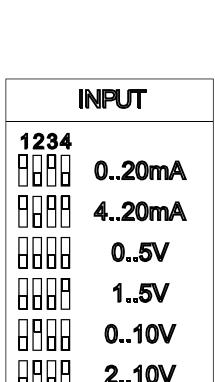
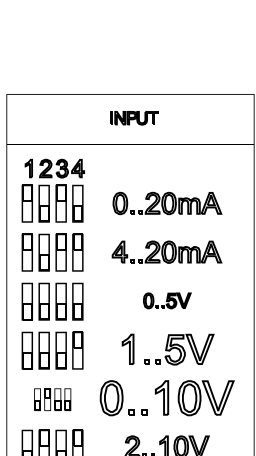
part: (112, 98) -> (133, 117), size x0.6
part: (140, 251) -> (167, 300), size x0.7
part: (141, 292) -> (168, 349), size x1.4
part: (140, 333) -> (167, 397), size x1.6
part: (44, 334) -> (52, 399), size x0.6

